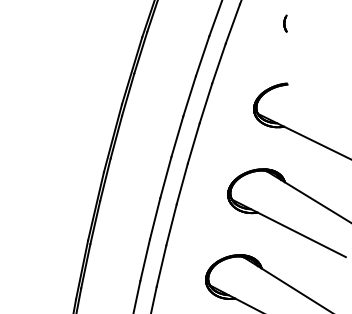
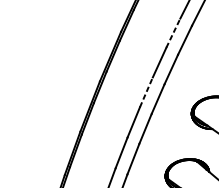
line: (189, 95) -> (173, 32), solid -> dashed
line: (166, 177) -> (146, 92), solid -> dashed

